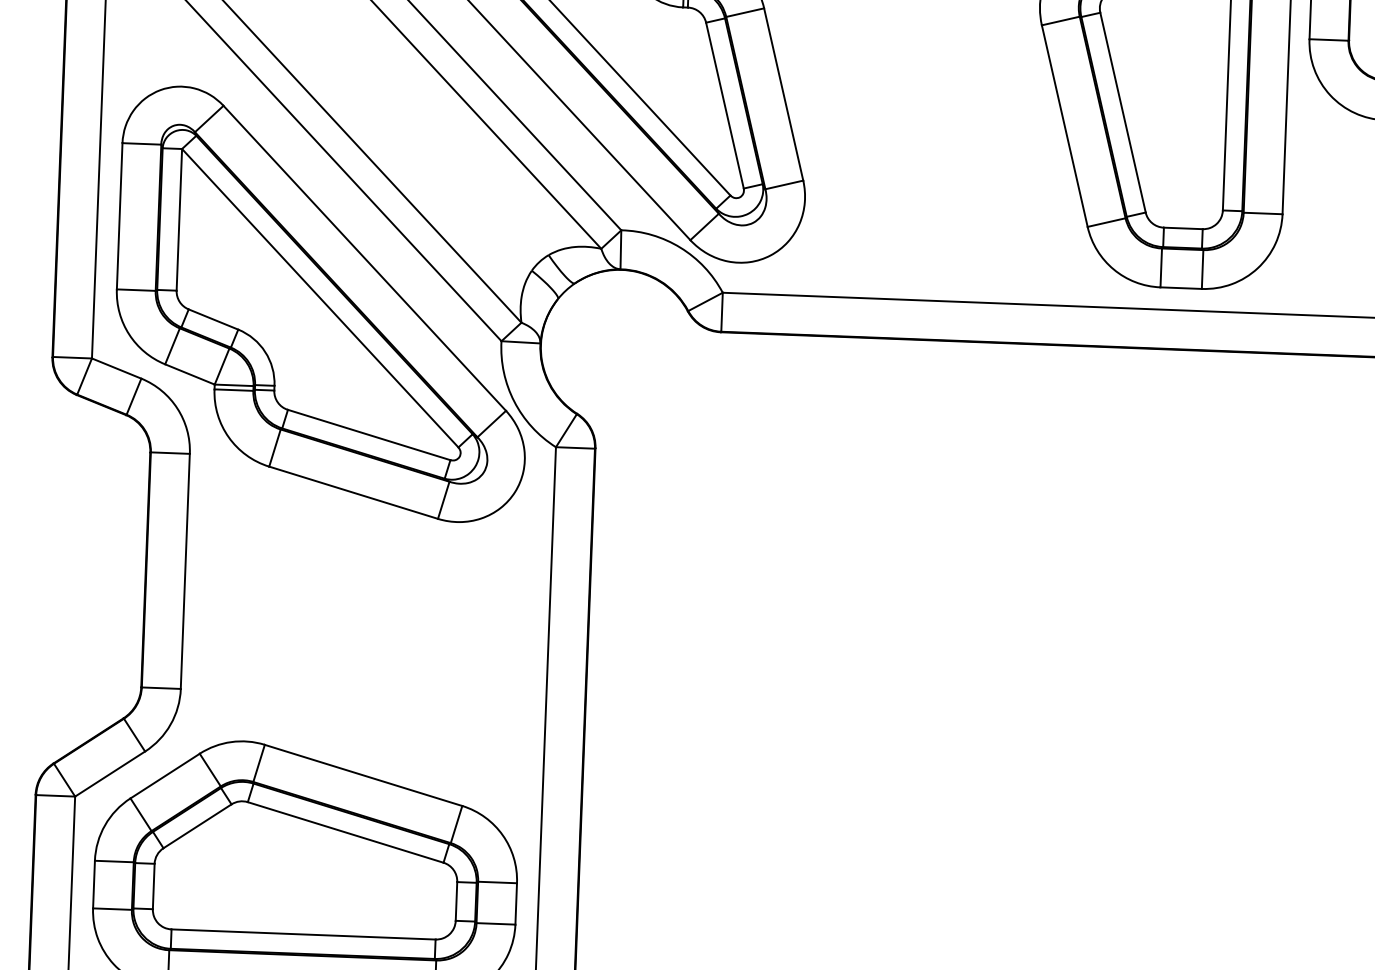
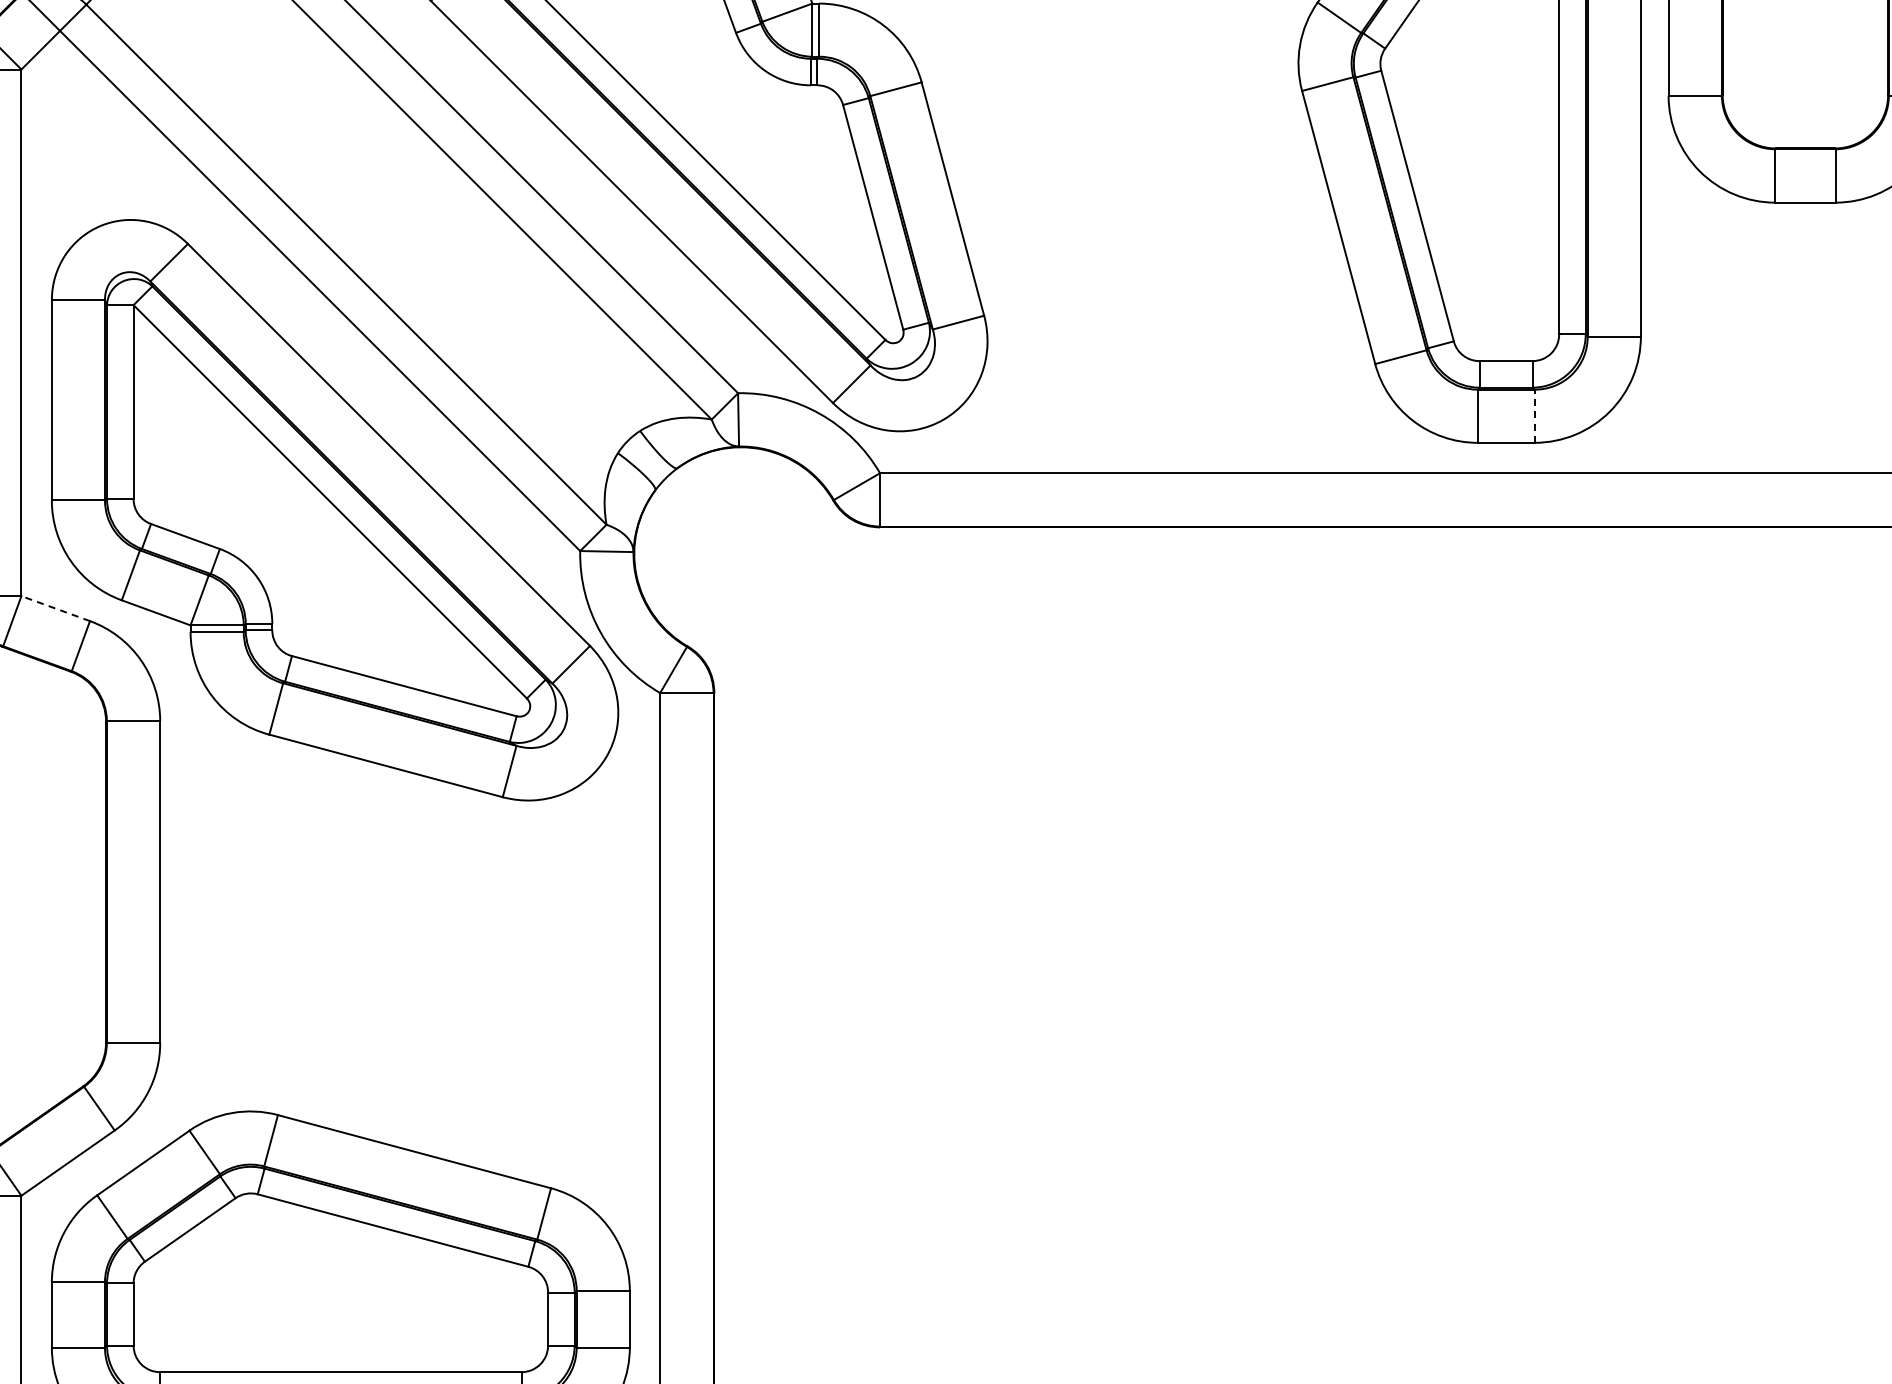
line: (1202, 269) -> (1534, 416), solid -> dashed
line: (116, 368) -> (55, 608), solid -> dashed

